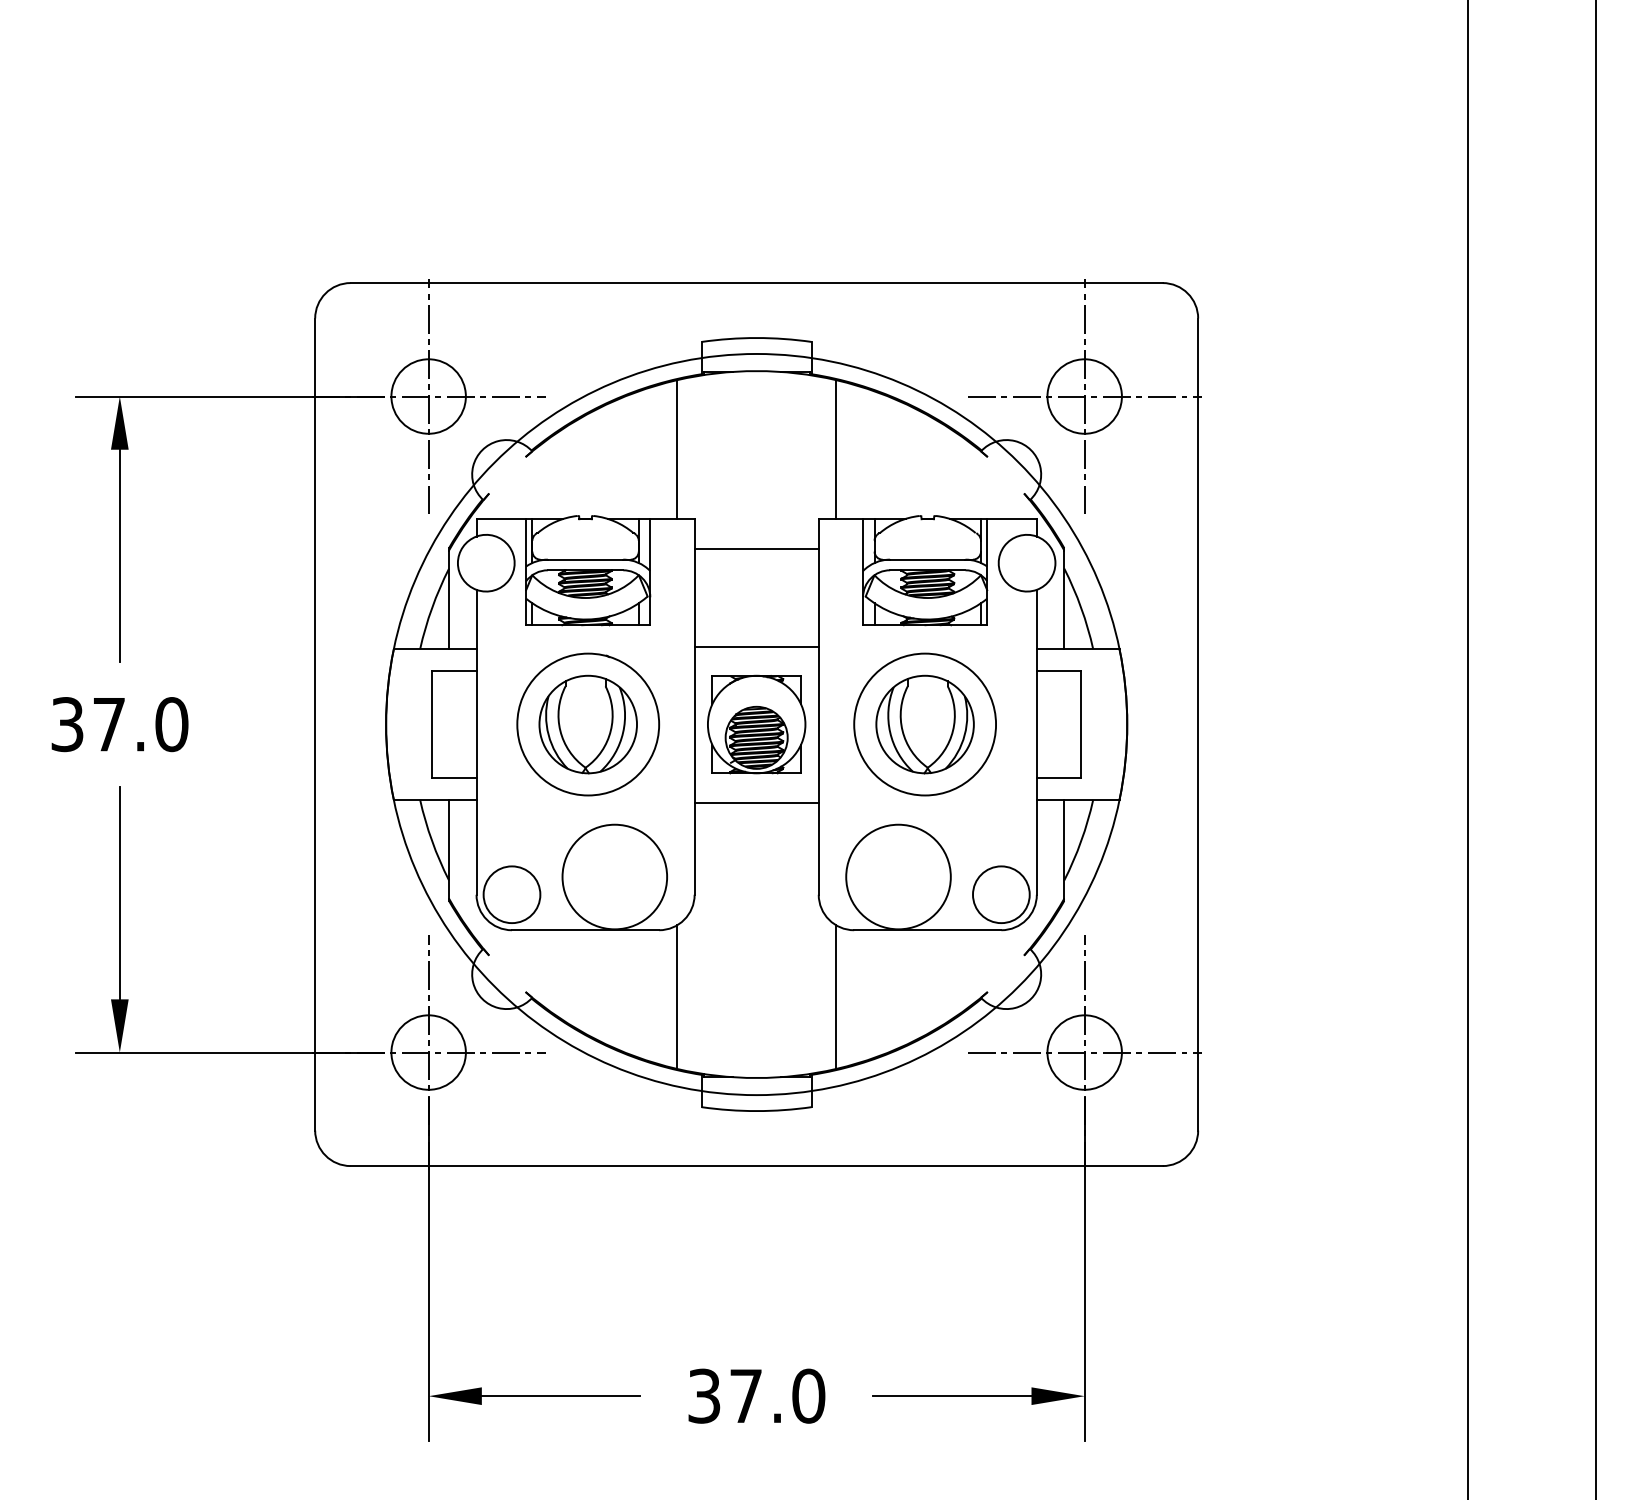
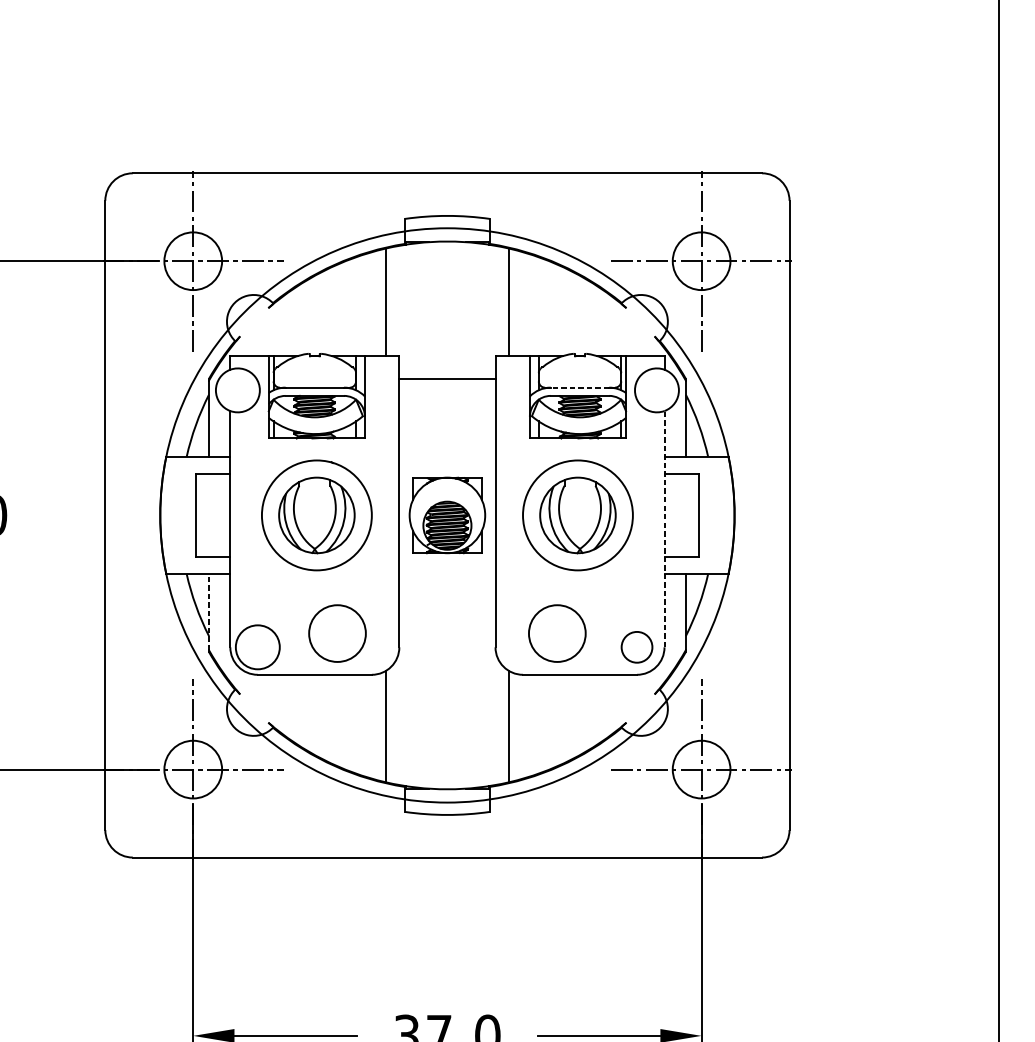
line: (927, 559) -> (579, 387), solid -> dashed
line: (756, 646) -> (447, 454), removed
line: (1036, 741) -> (664, 528), solid -> dashed
line: (756, 802) -> (447, 575), removed
line: (449, 848) -> (209, 611), solid -> dashed
circle: (614, 876) -> (337, 633), size x0.7
circle: (898, 876) -> (557, 633), size x0.7
circle: (1001, 894) -> (637, 647), size x0.7

